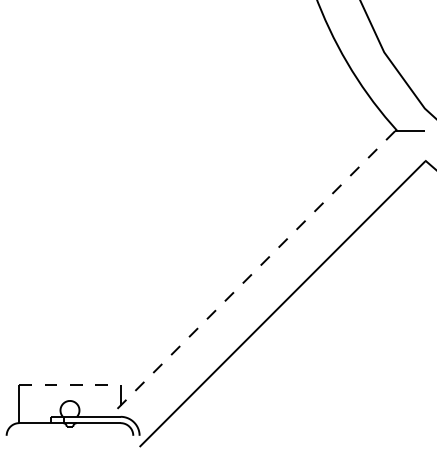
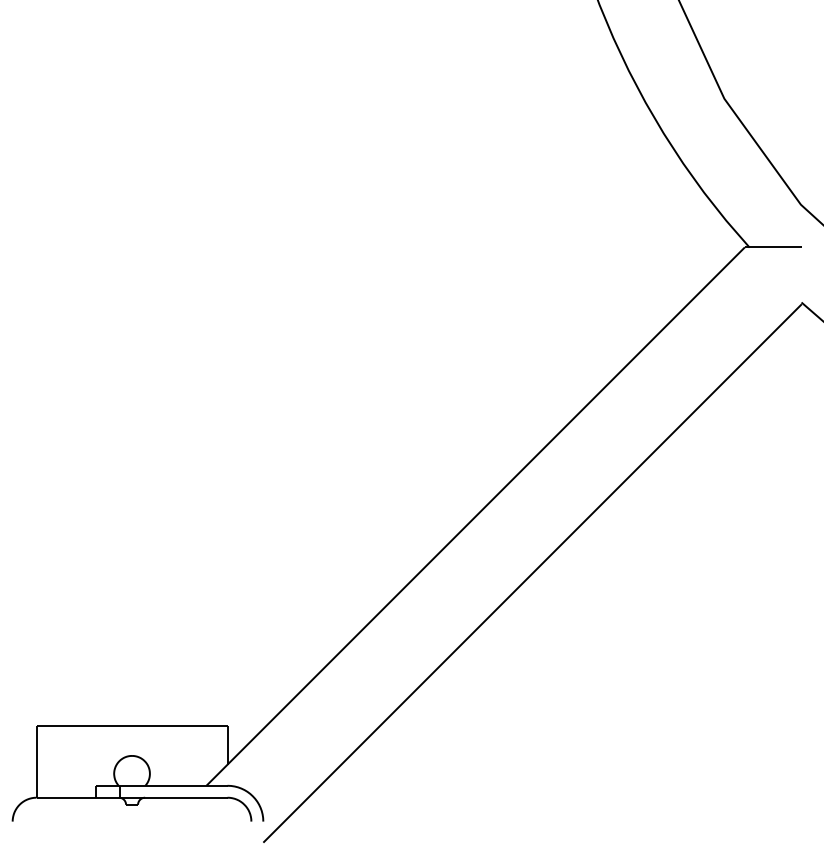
line: (252, 273) -> (476, 515), dashed -> solid
line: (69, 385) -> (131, 726), dashed -> solid

